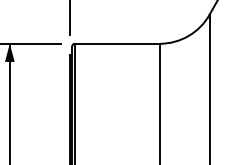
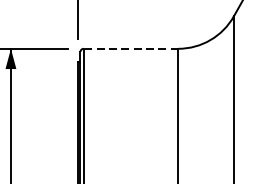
line: (116, 43) -> (129, 48), solid -> dashed

